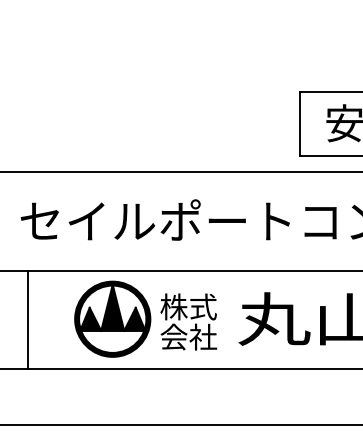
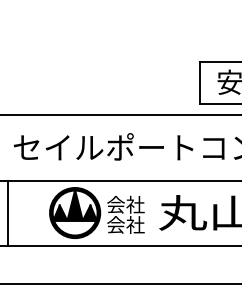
text: (188, 306) -> (125, 204), 株式 -> 会社
line: (27, 319) -> (7, 213), moved

